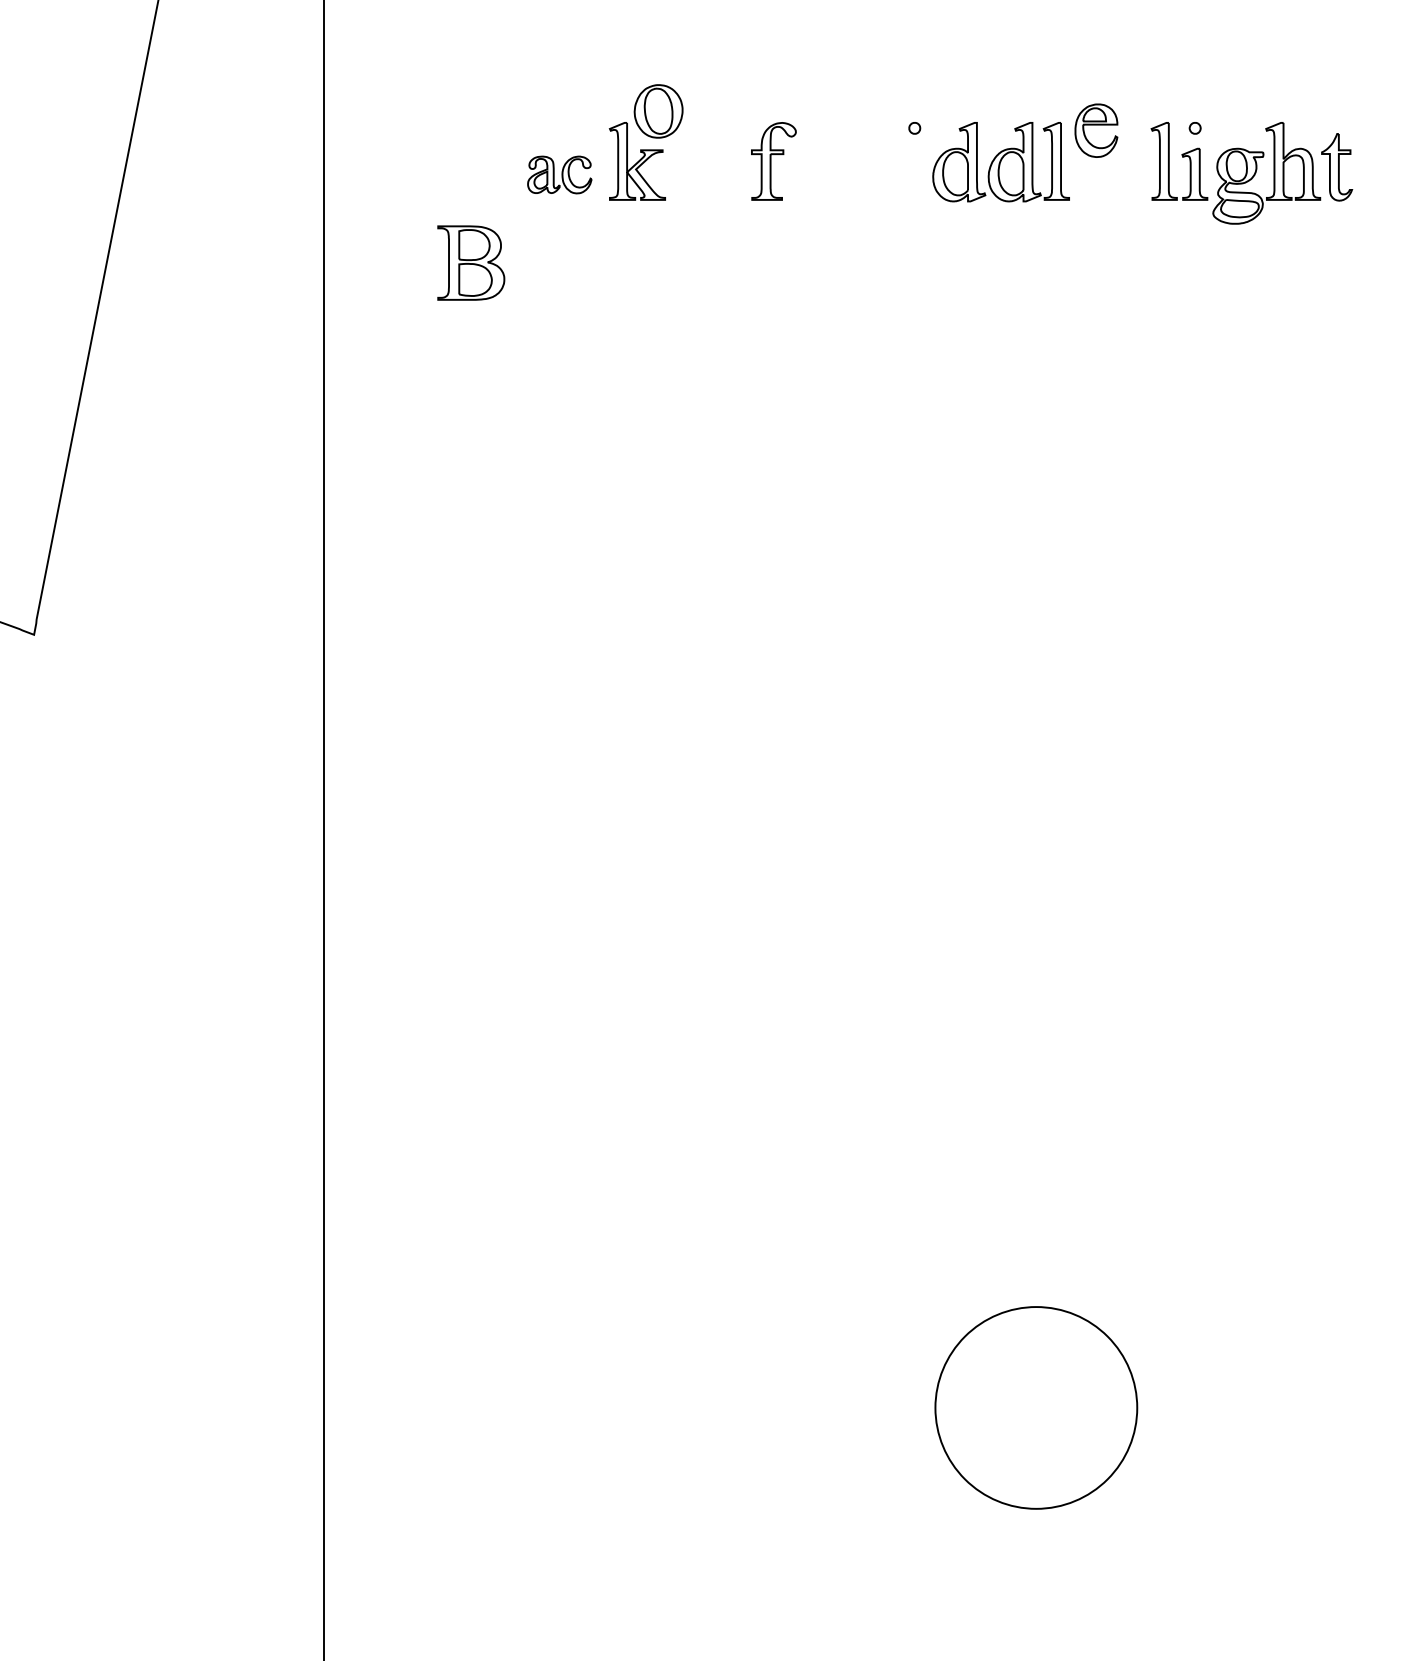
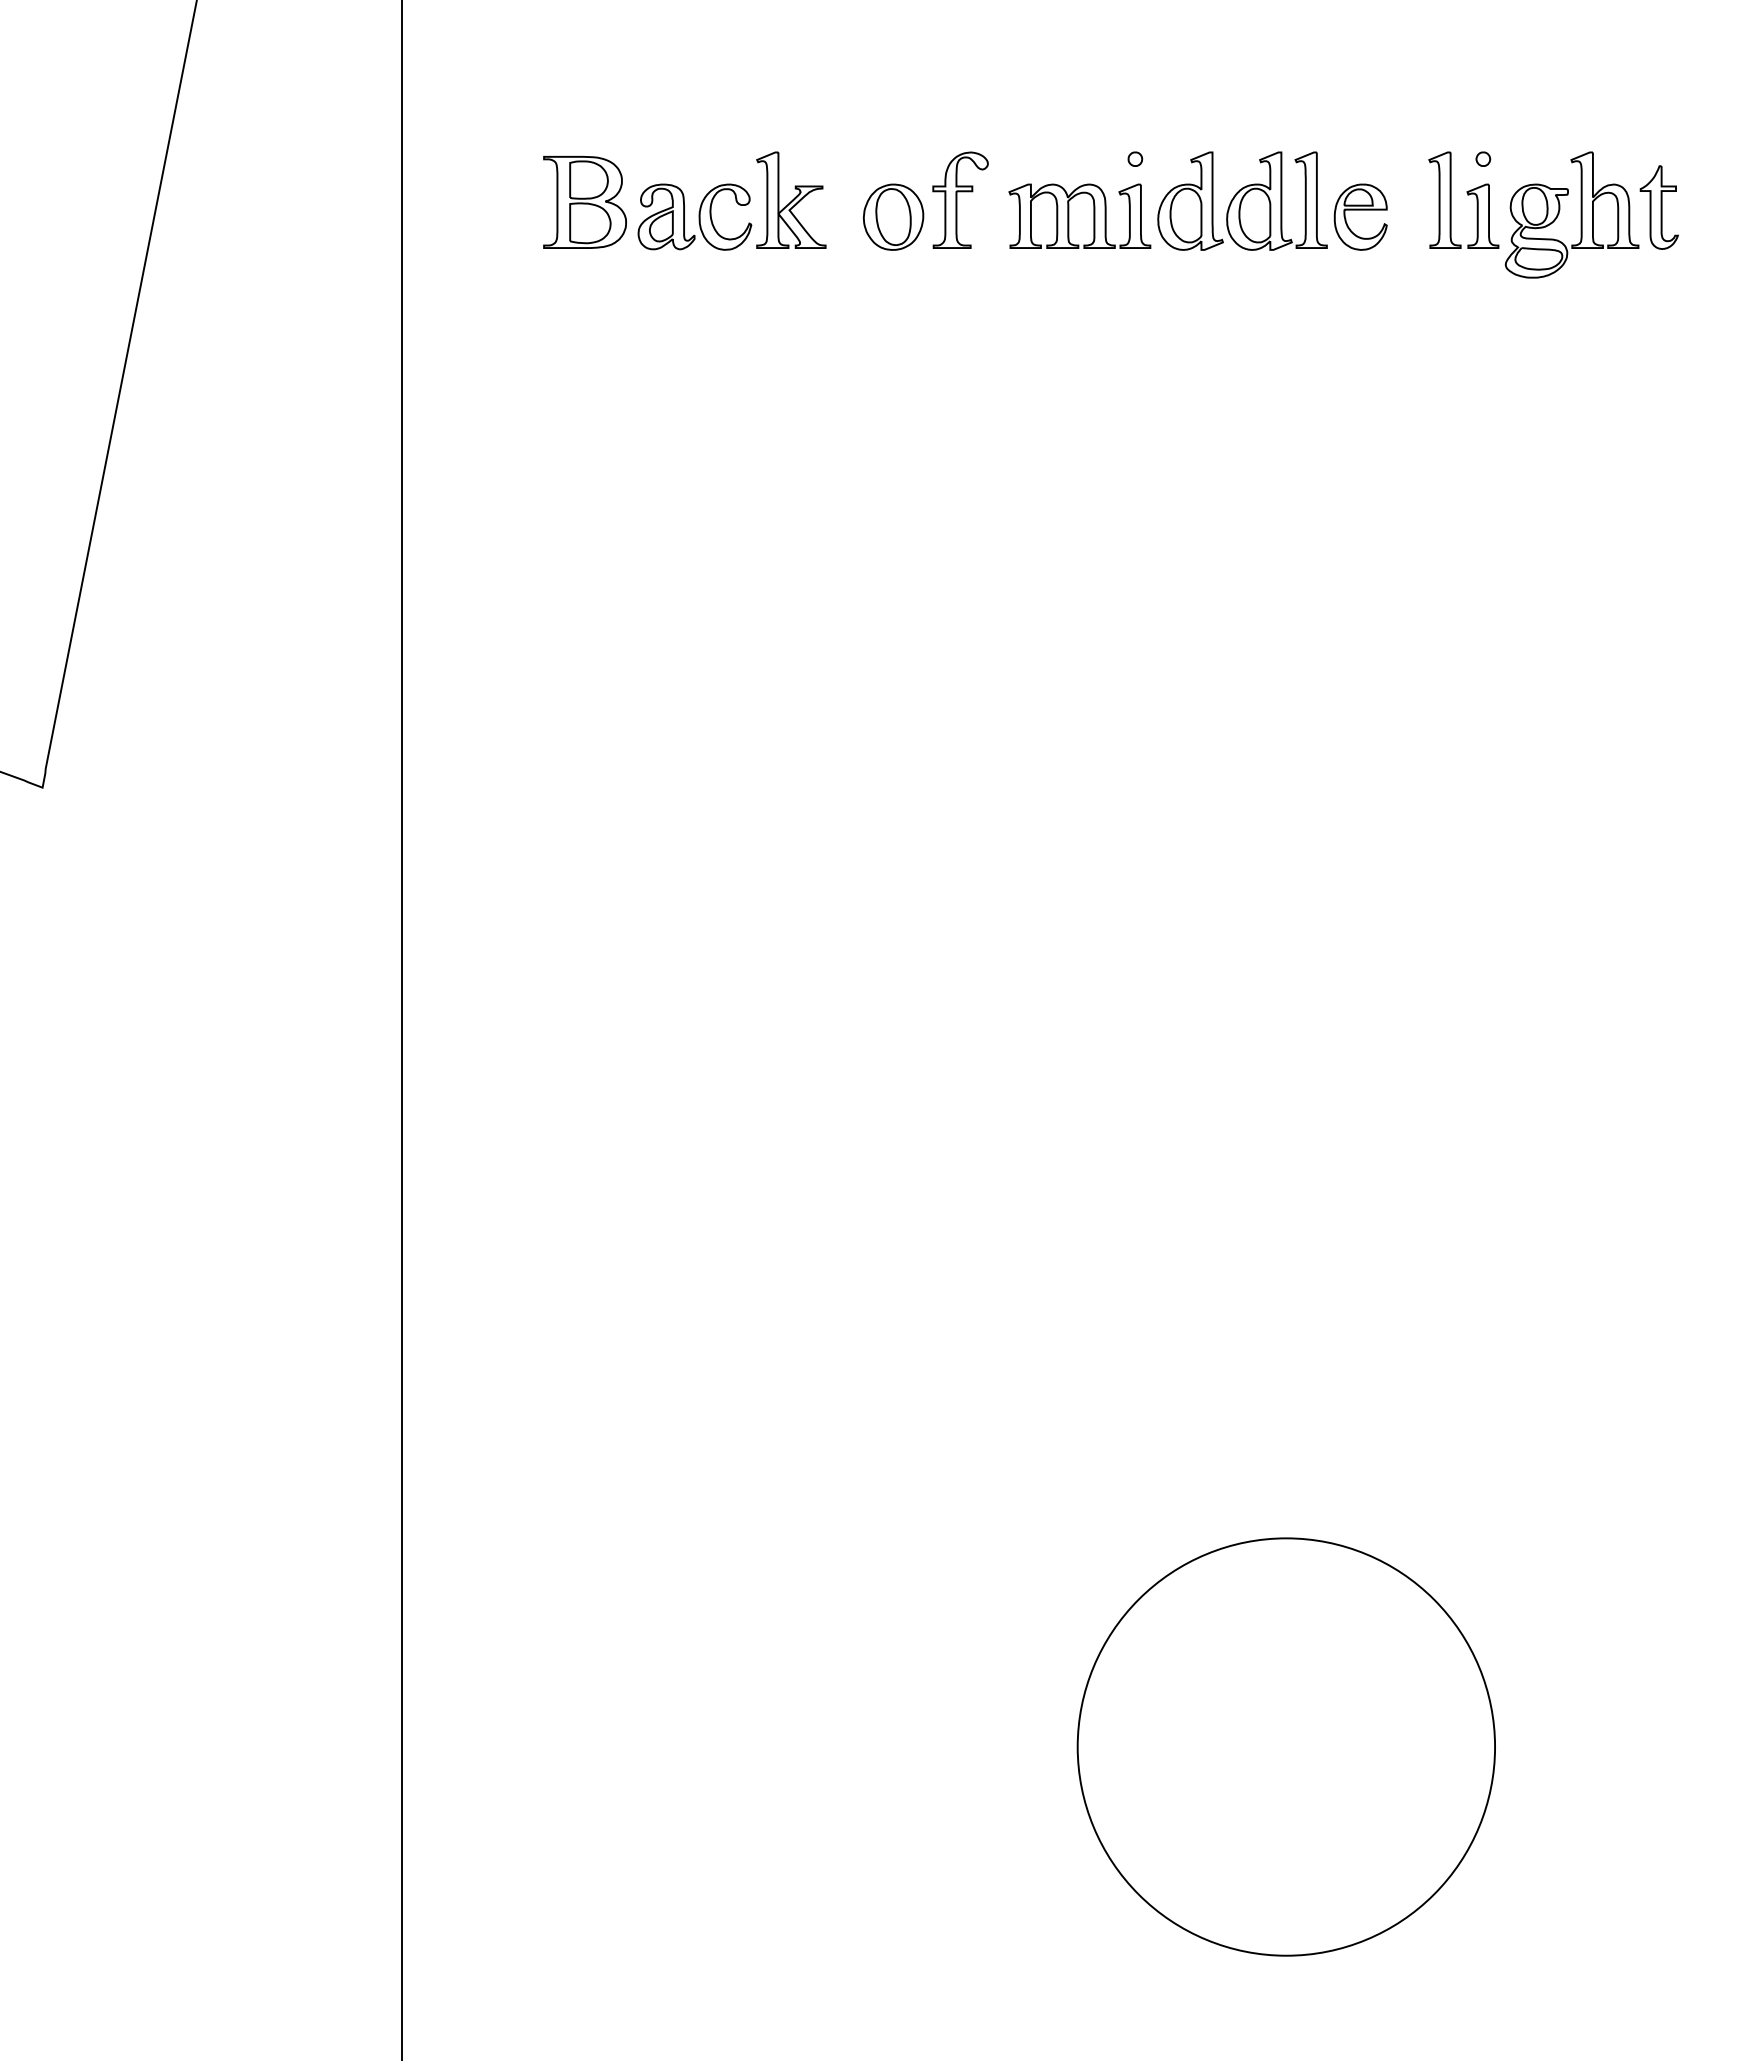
part: (658, 110) -> (893, 216), moved
part: (1096, 130) -> (1360, 216), moved
part: (861, 173) -> (1069, 215), added
part: (559, 174) -> (694, 216), size x1.43
part: (470, 263) -> (584, 202), moved
part: (1035, 1407) -> (1285, 1746), size x1.67

